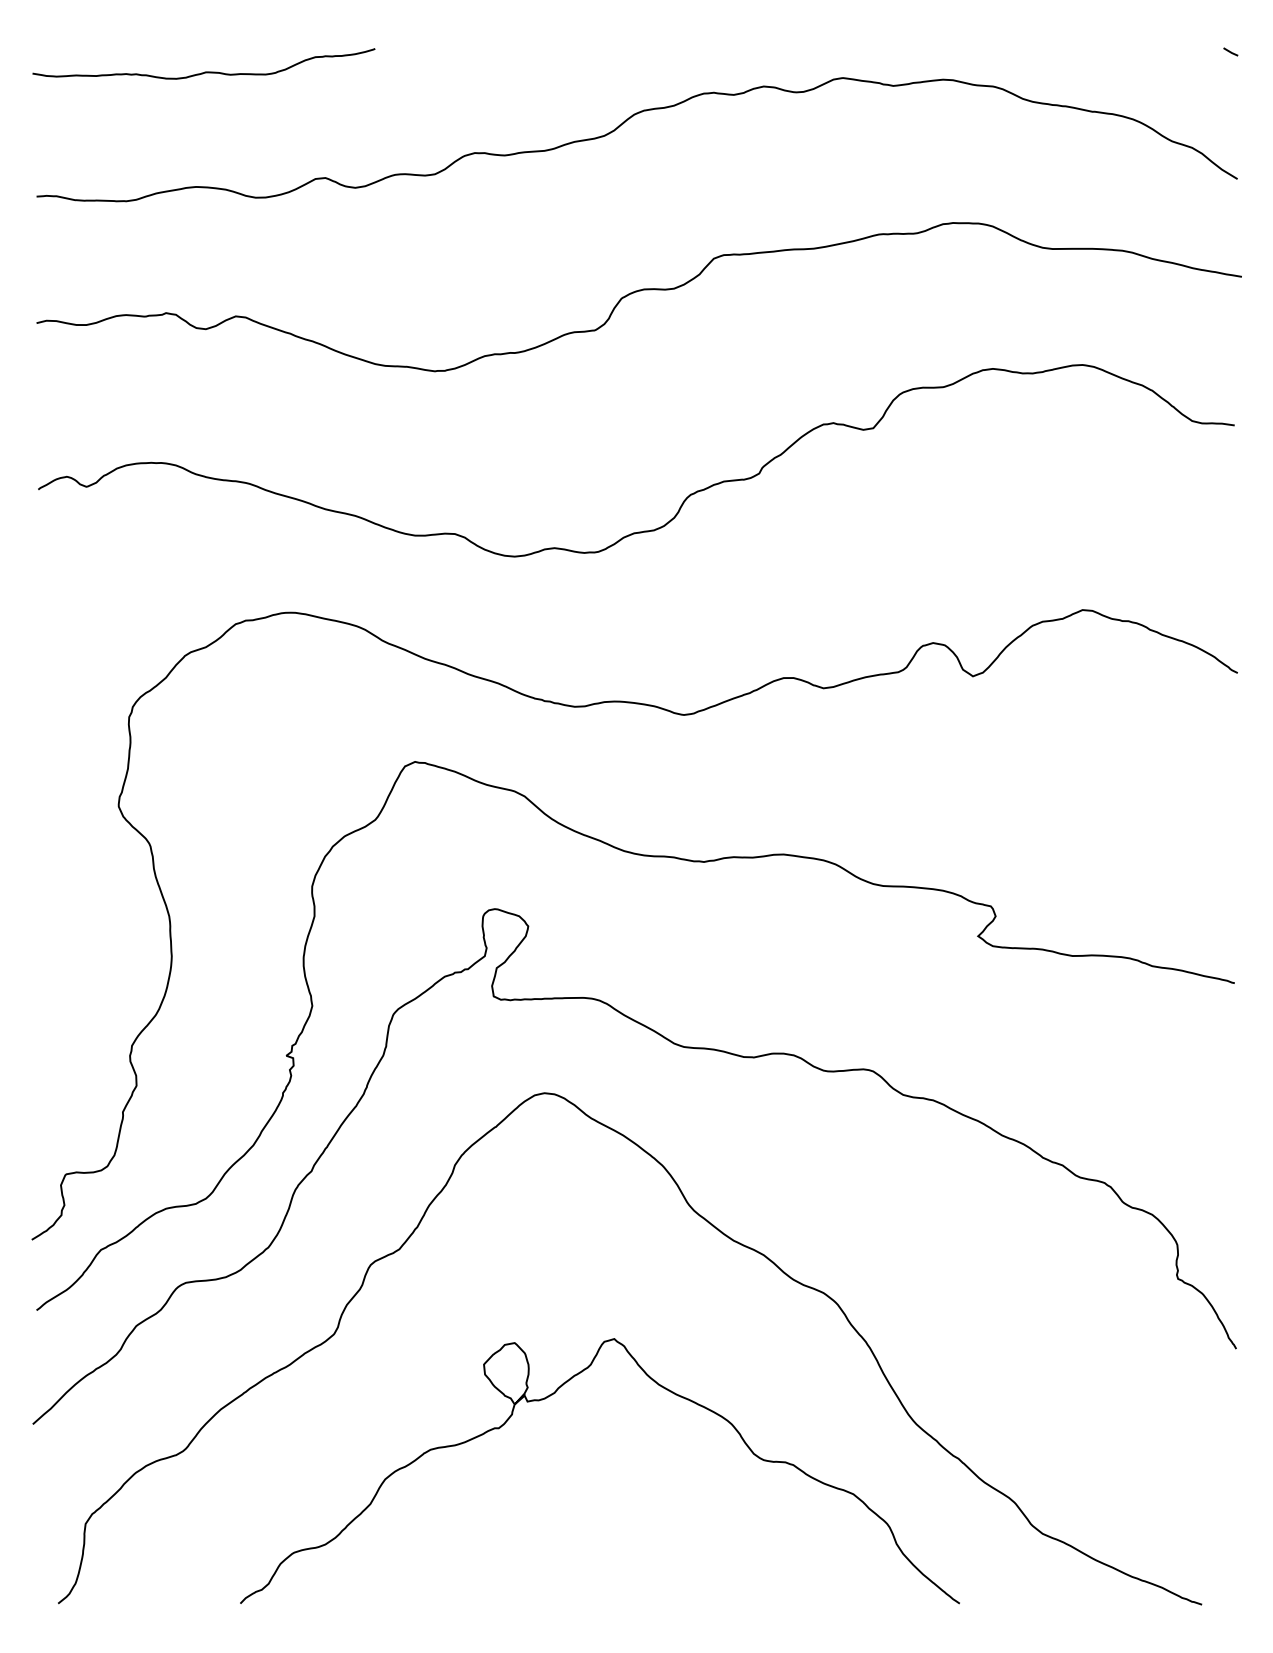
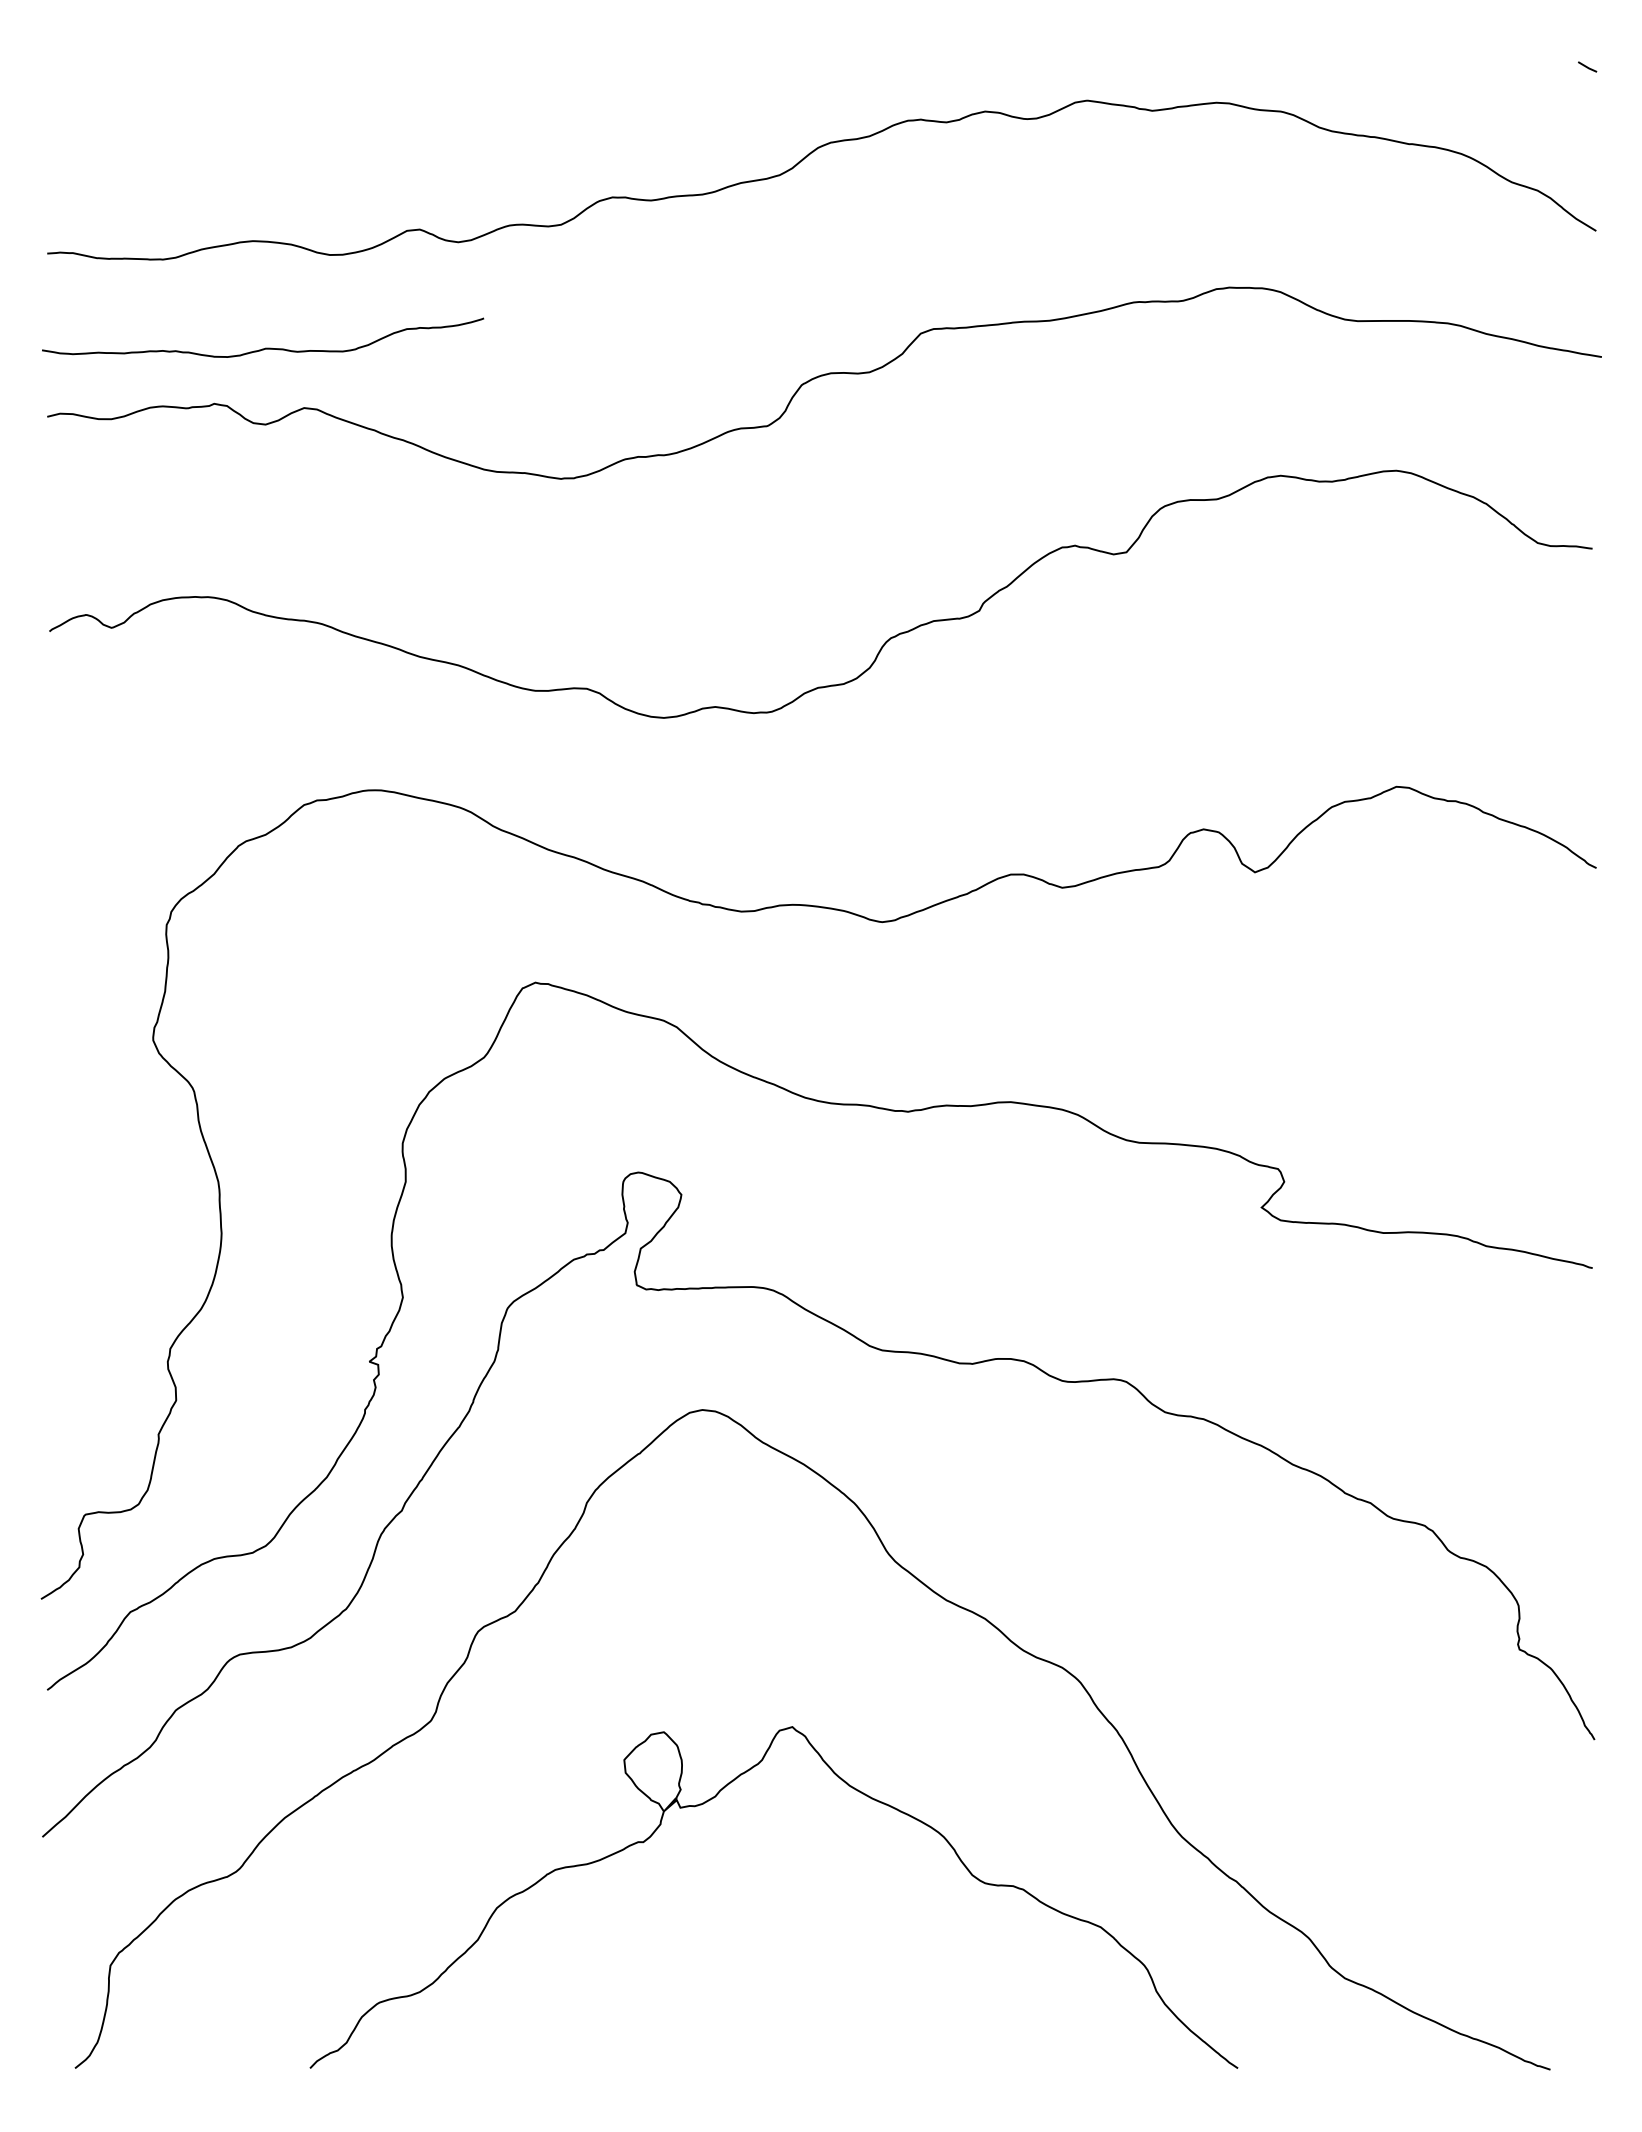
curve: (204, 71) -> (263, 347), moved

